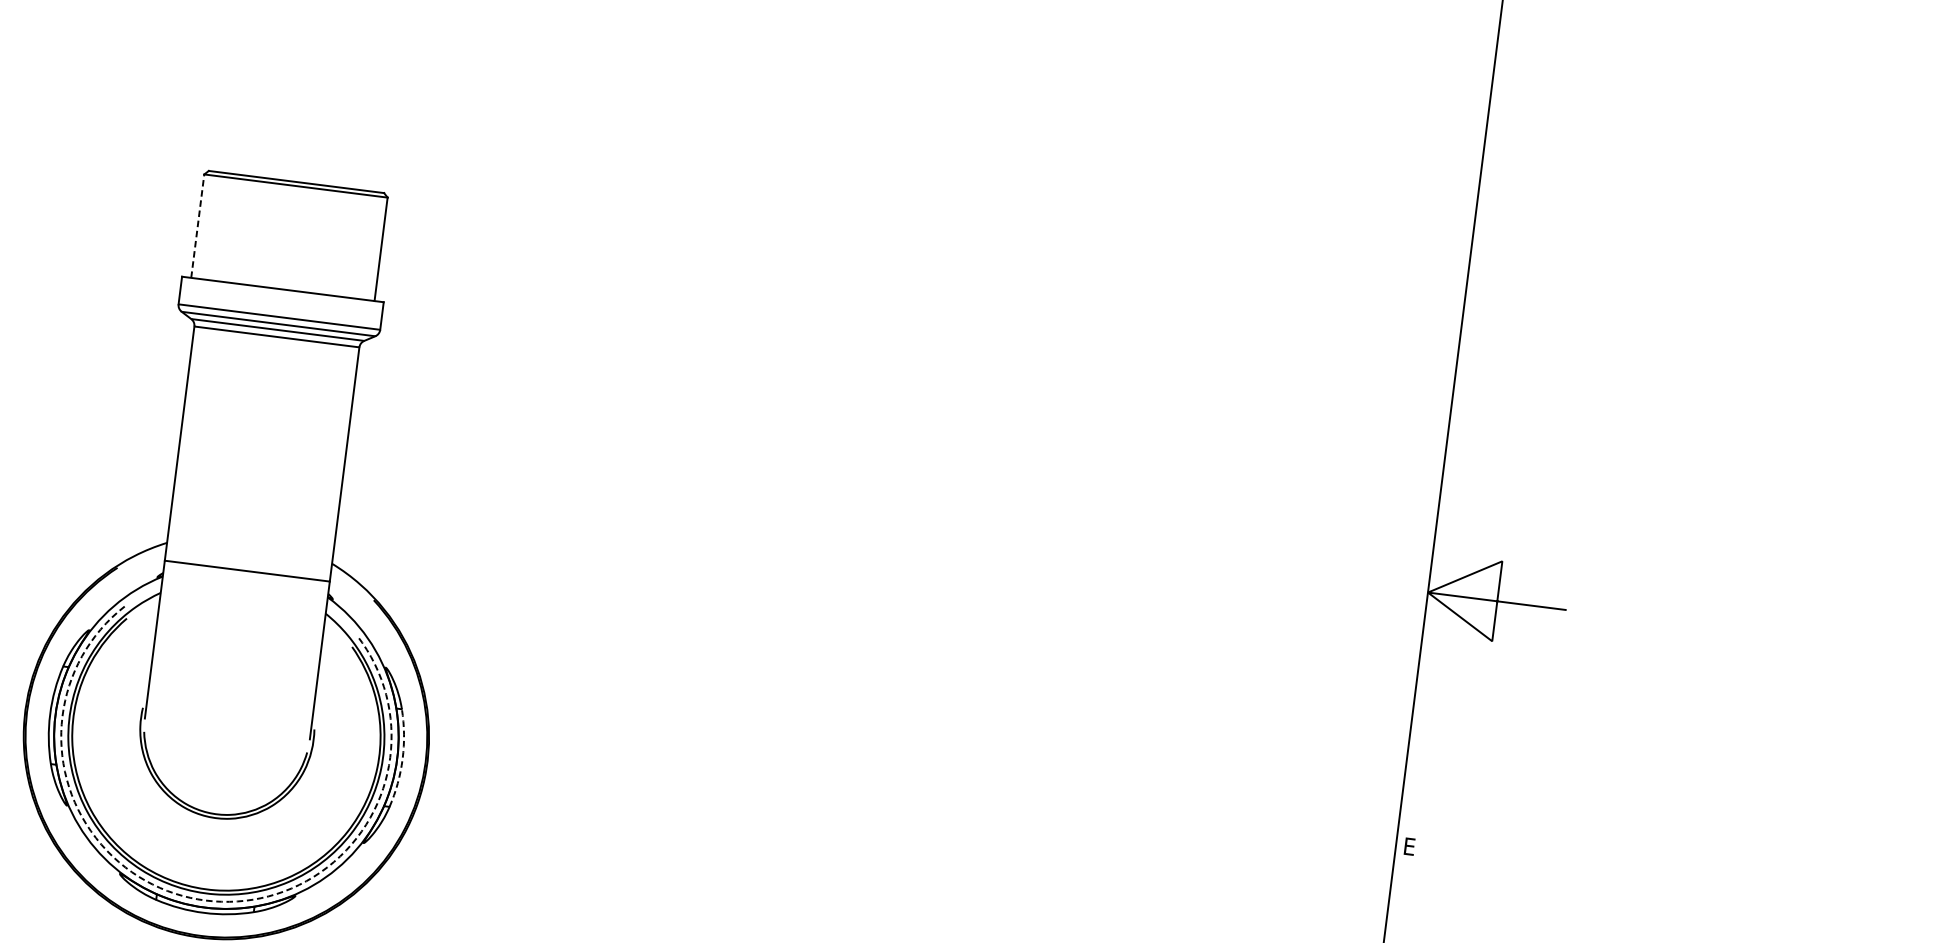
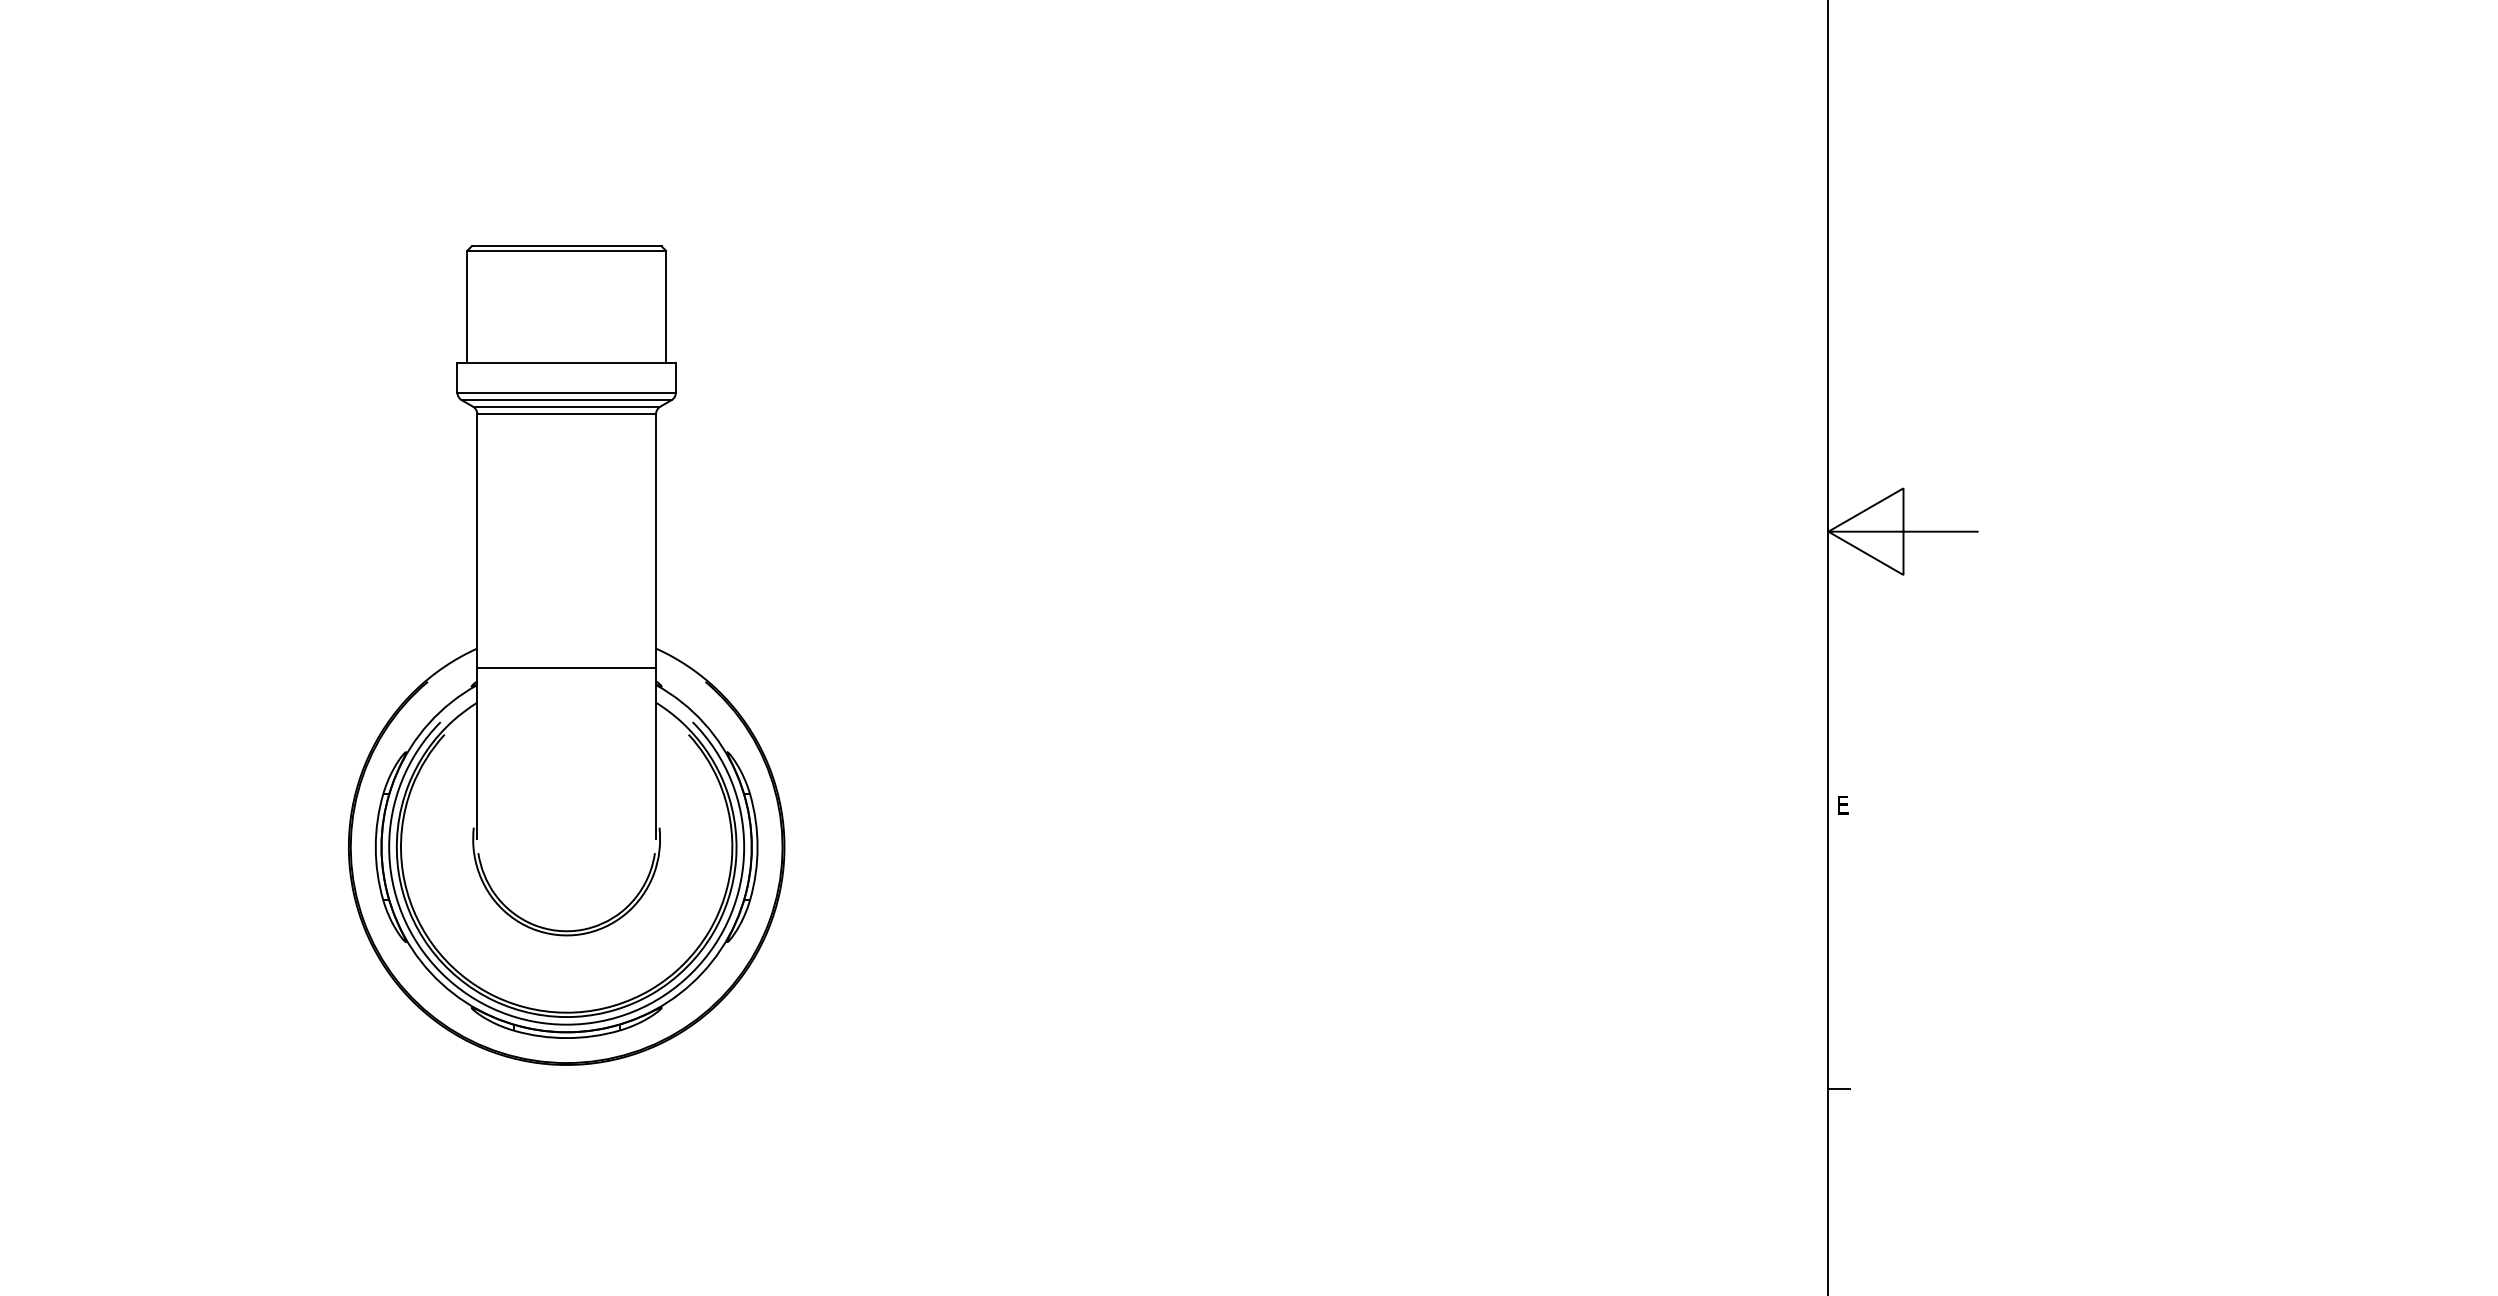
line: (197, 225) -> (467, 306), dashed -> solid
arc: (402, 759) -> (757, 847), dashed -> solid
arc: (205, 900) -> (566, 1024), dashed -> solid

